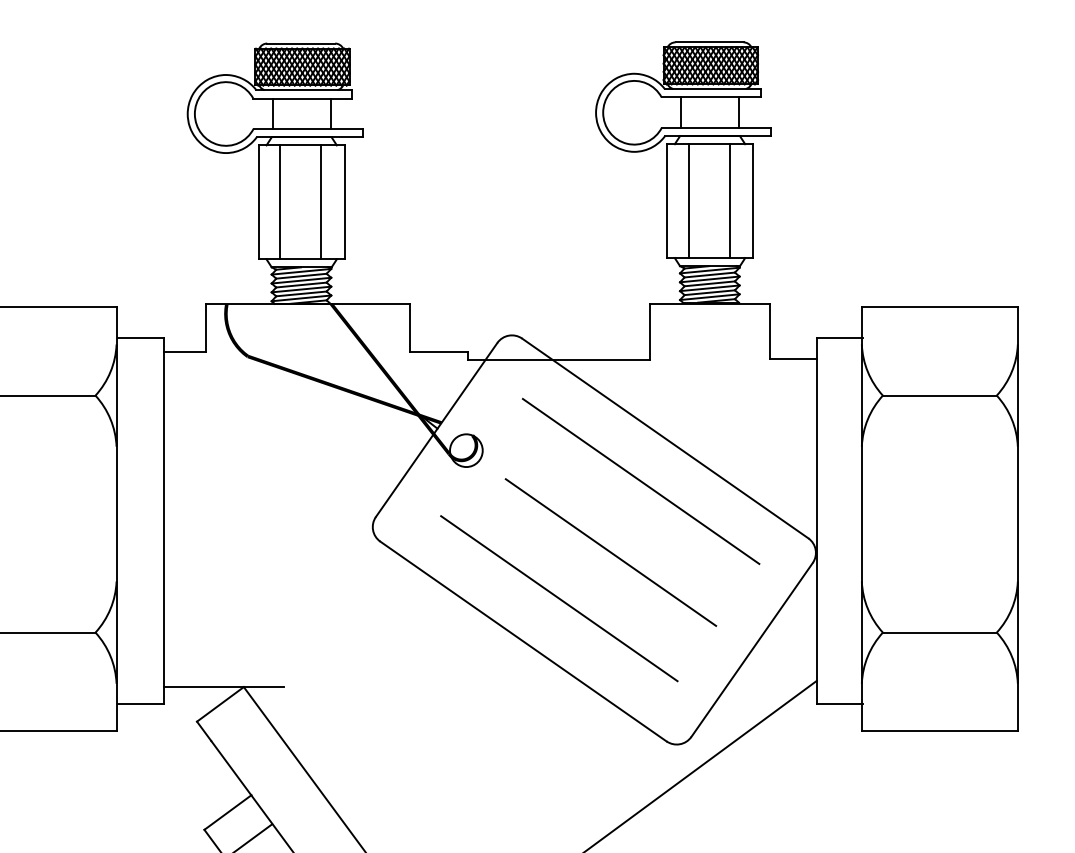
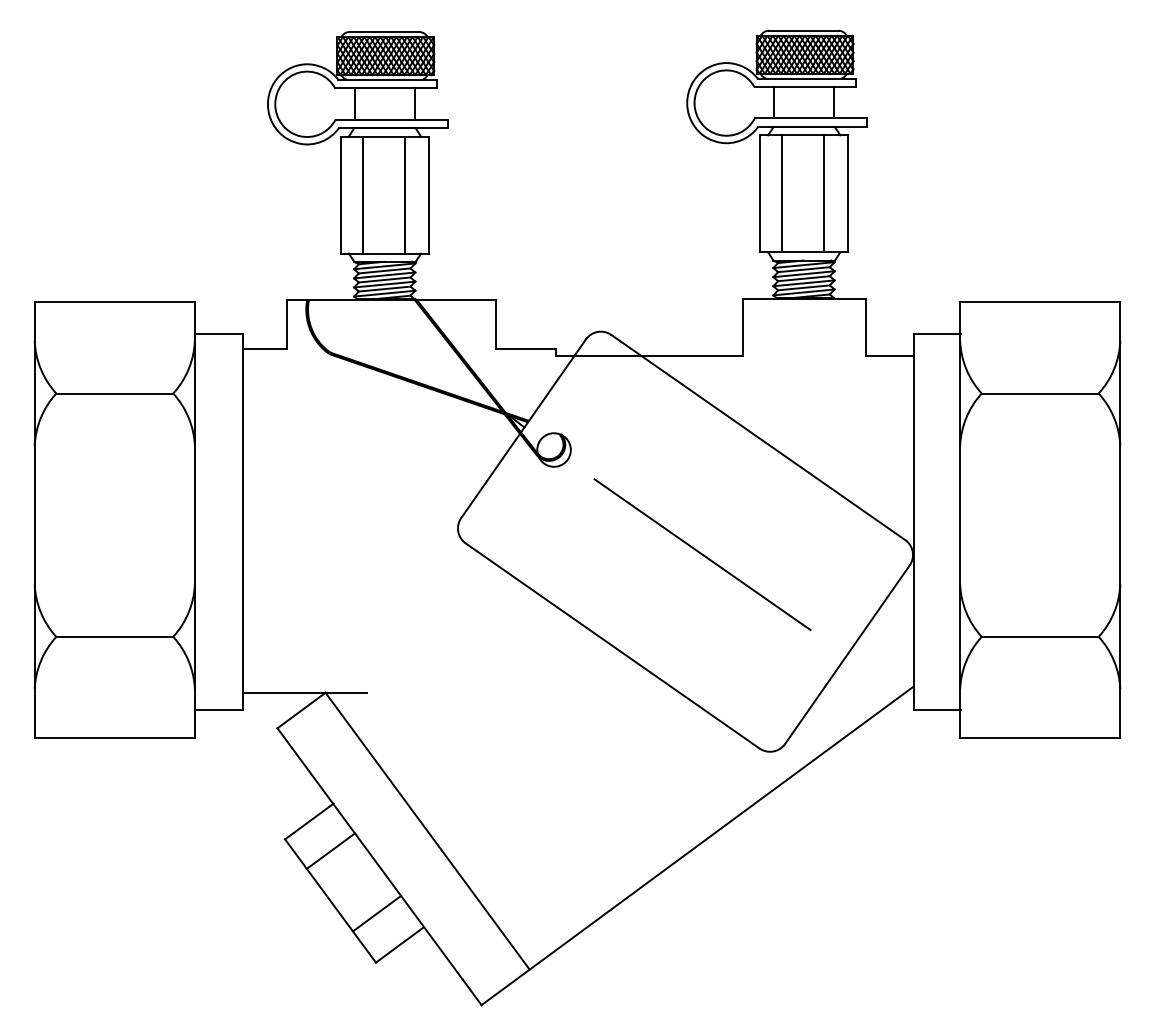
line: (641, 481) -> (733, 481), removed
line: (559, 598) -> (649, 601), removed

